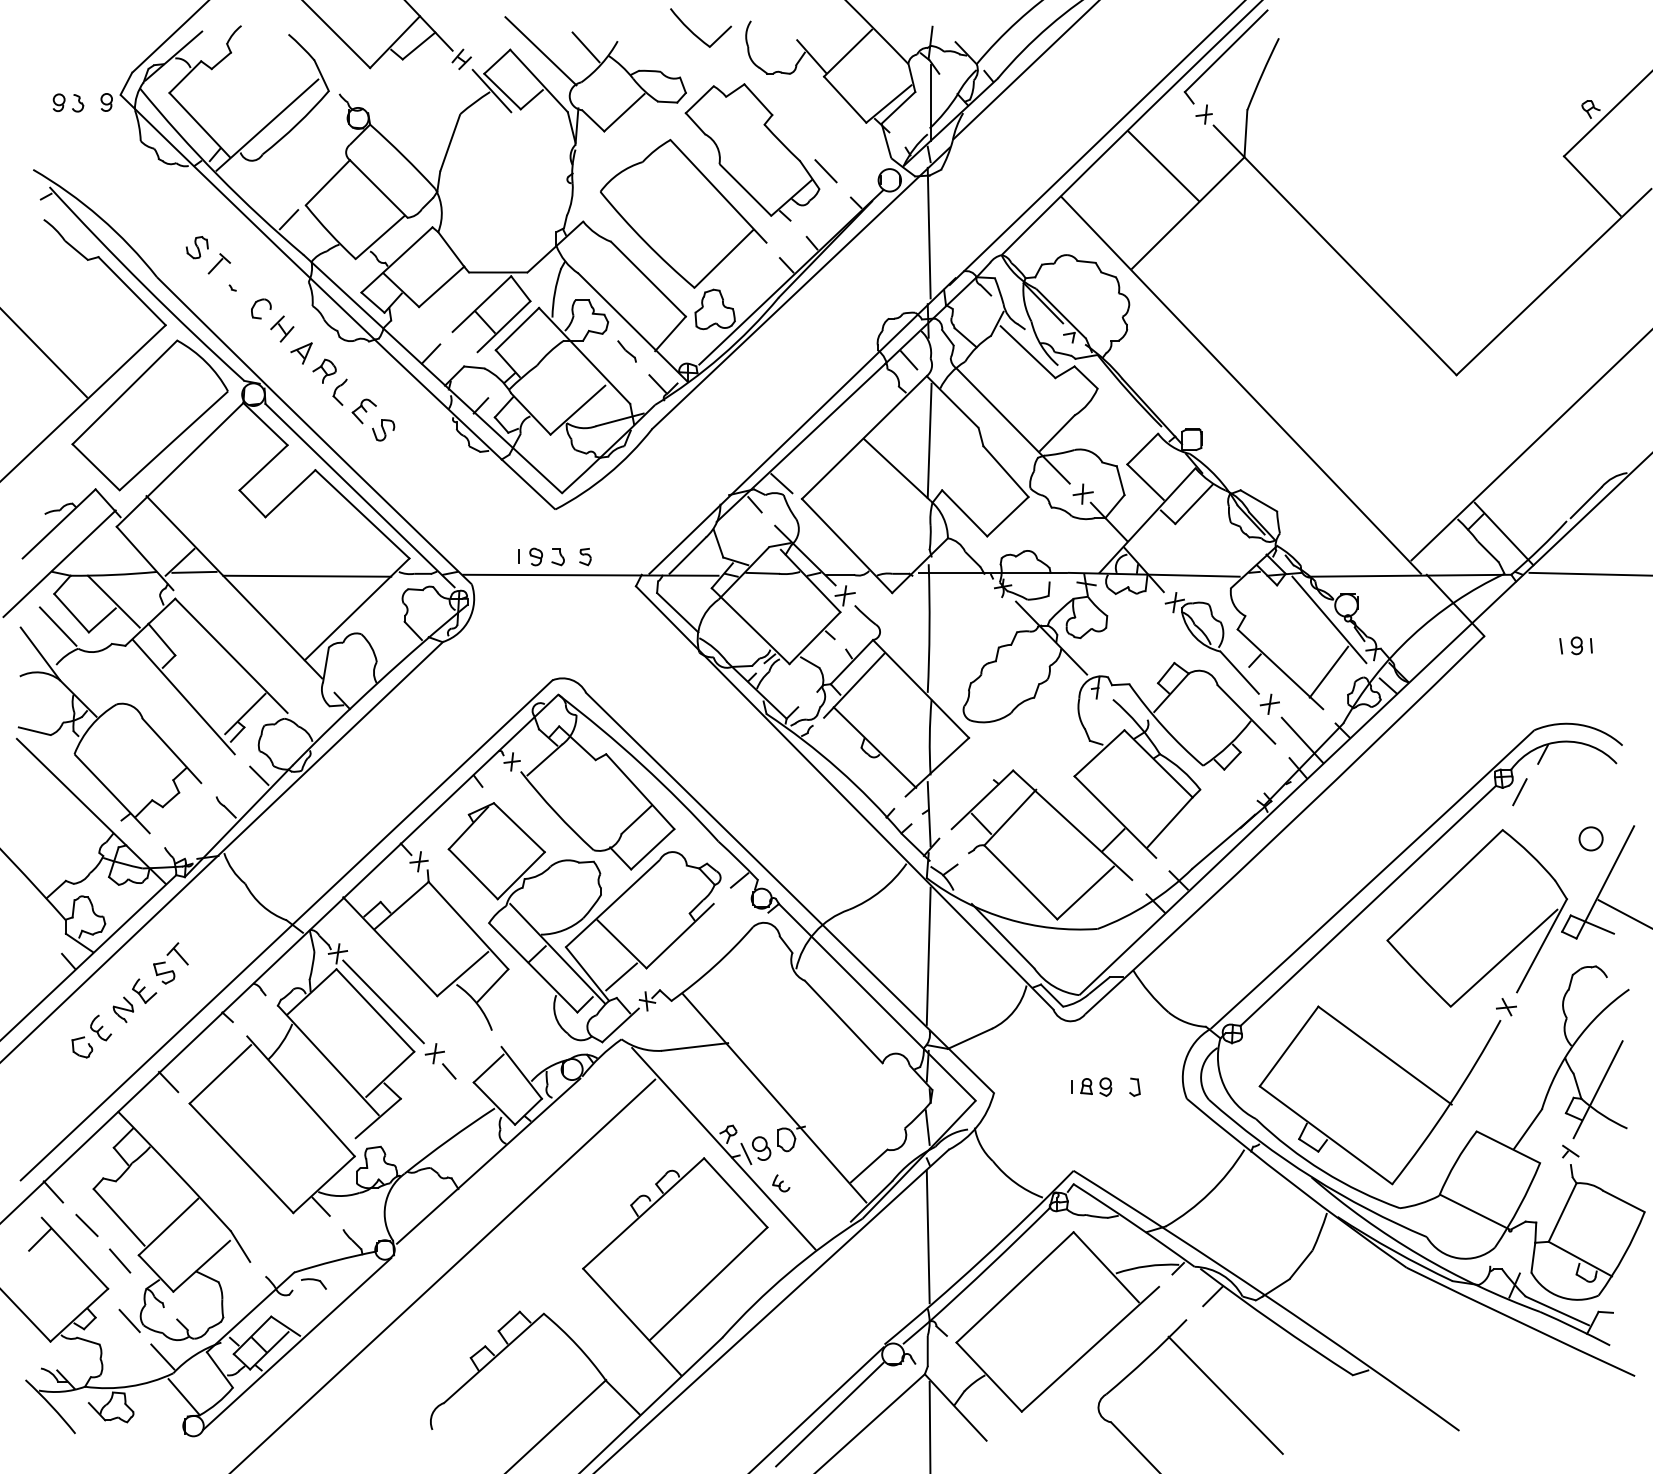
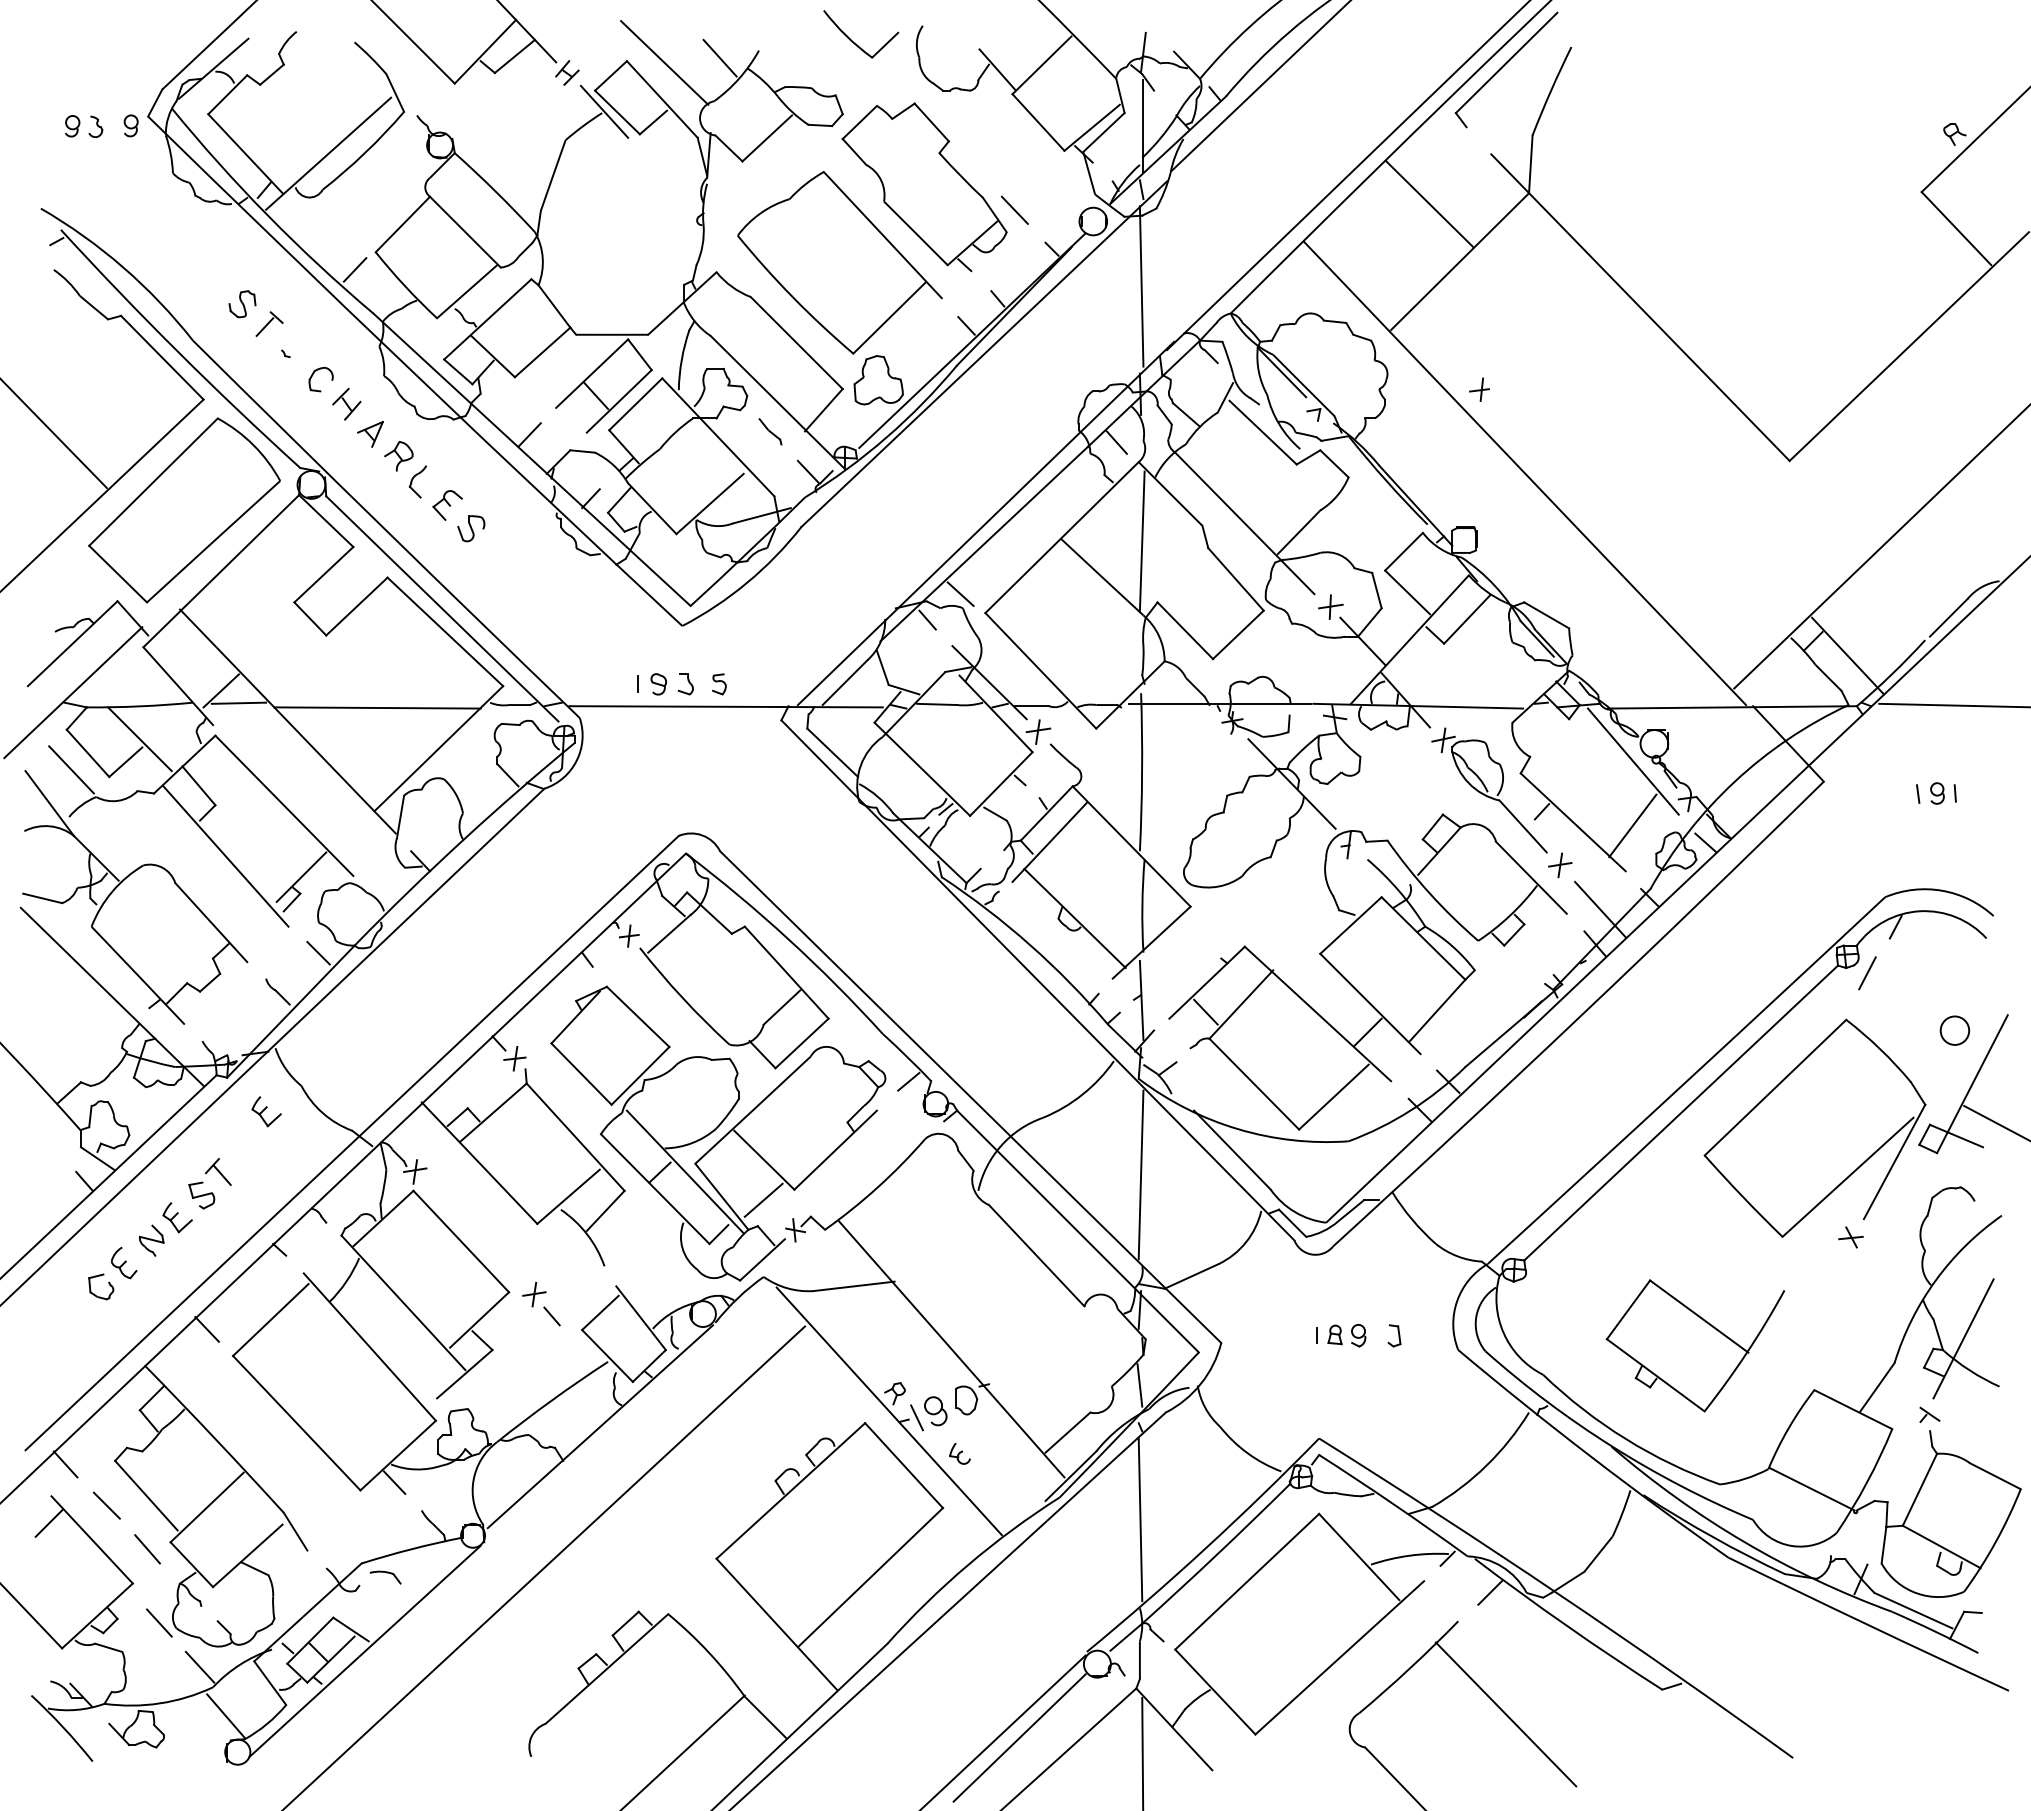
part: (1204, 114) -> (1479, 389), moved
part: (216, 904) -> (266, 1111), added
line: (382, 1001) -> (470, 1230), removed
part: (1379, 1095) -> (1695, 1345), size x0.6

